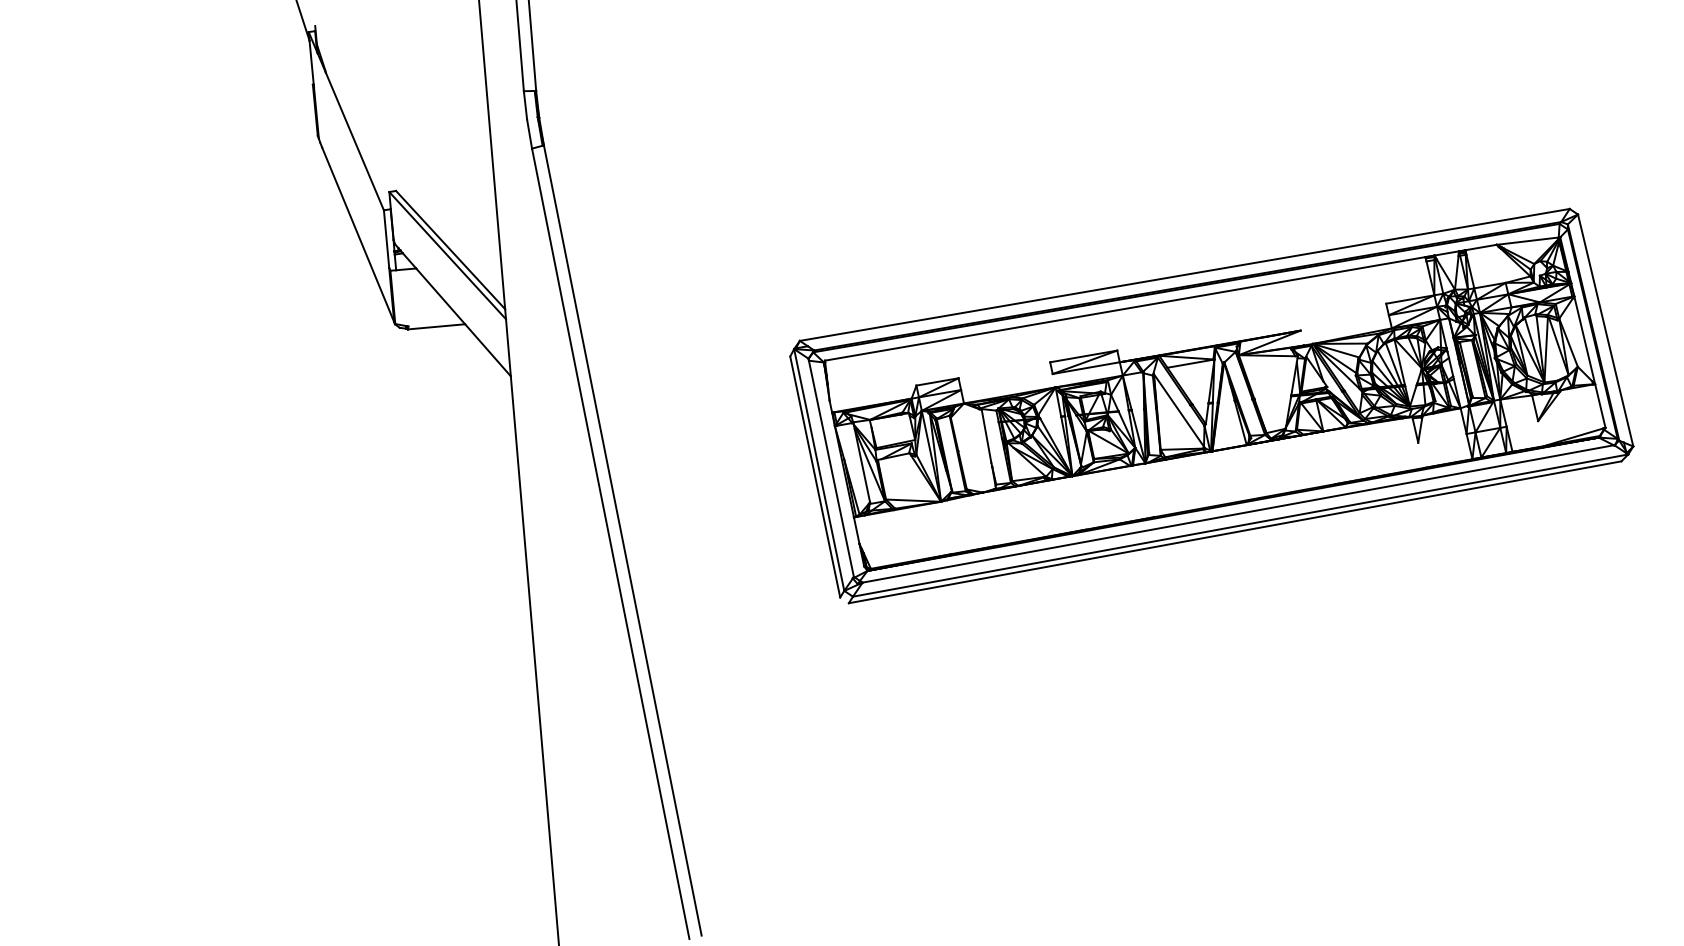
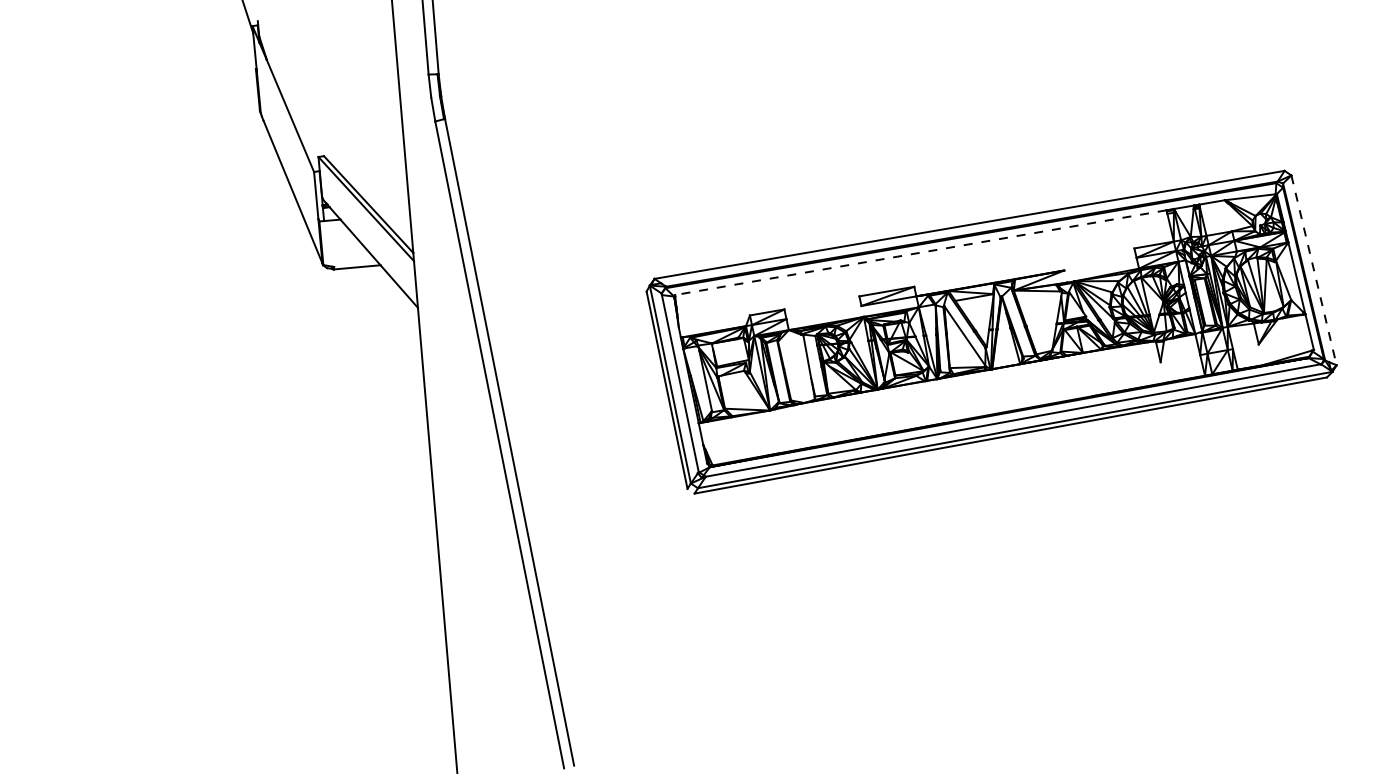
line: (1124, 308) -> (920, 252), solid -> dashed
line: (1606, 330) -> (1314, 270), solid -> dashed

